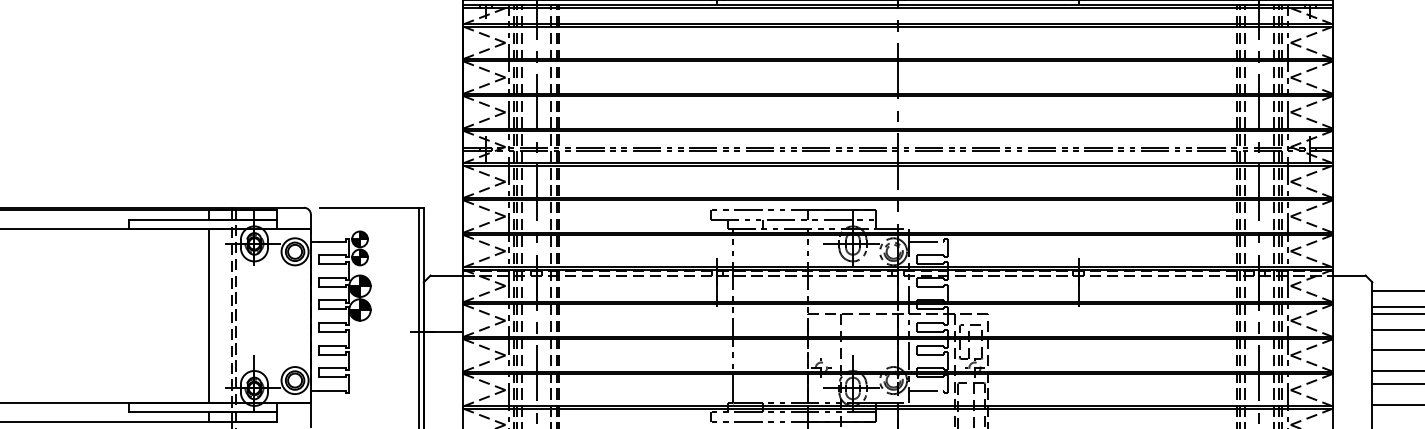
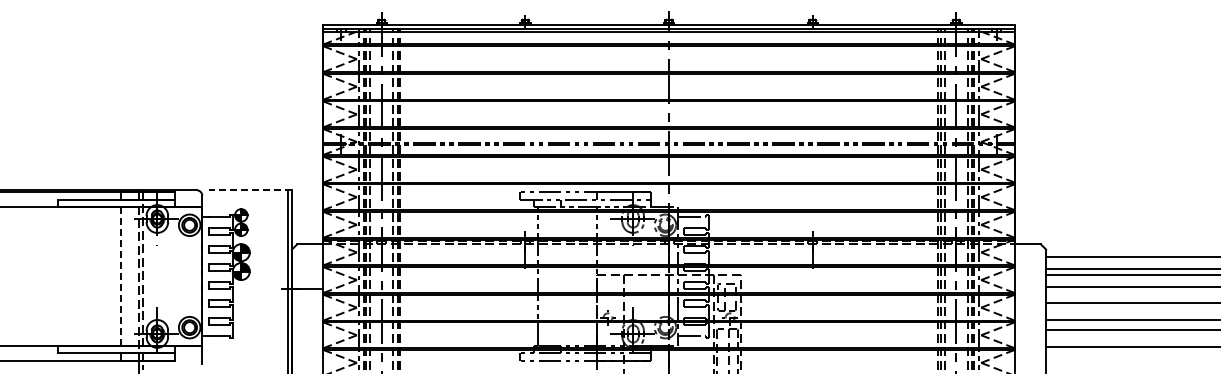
line: (371, 208) -> (250, 190), solid -> dashed
line: (209, 314) -> (121, 275), solid -> dashed

